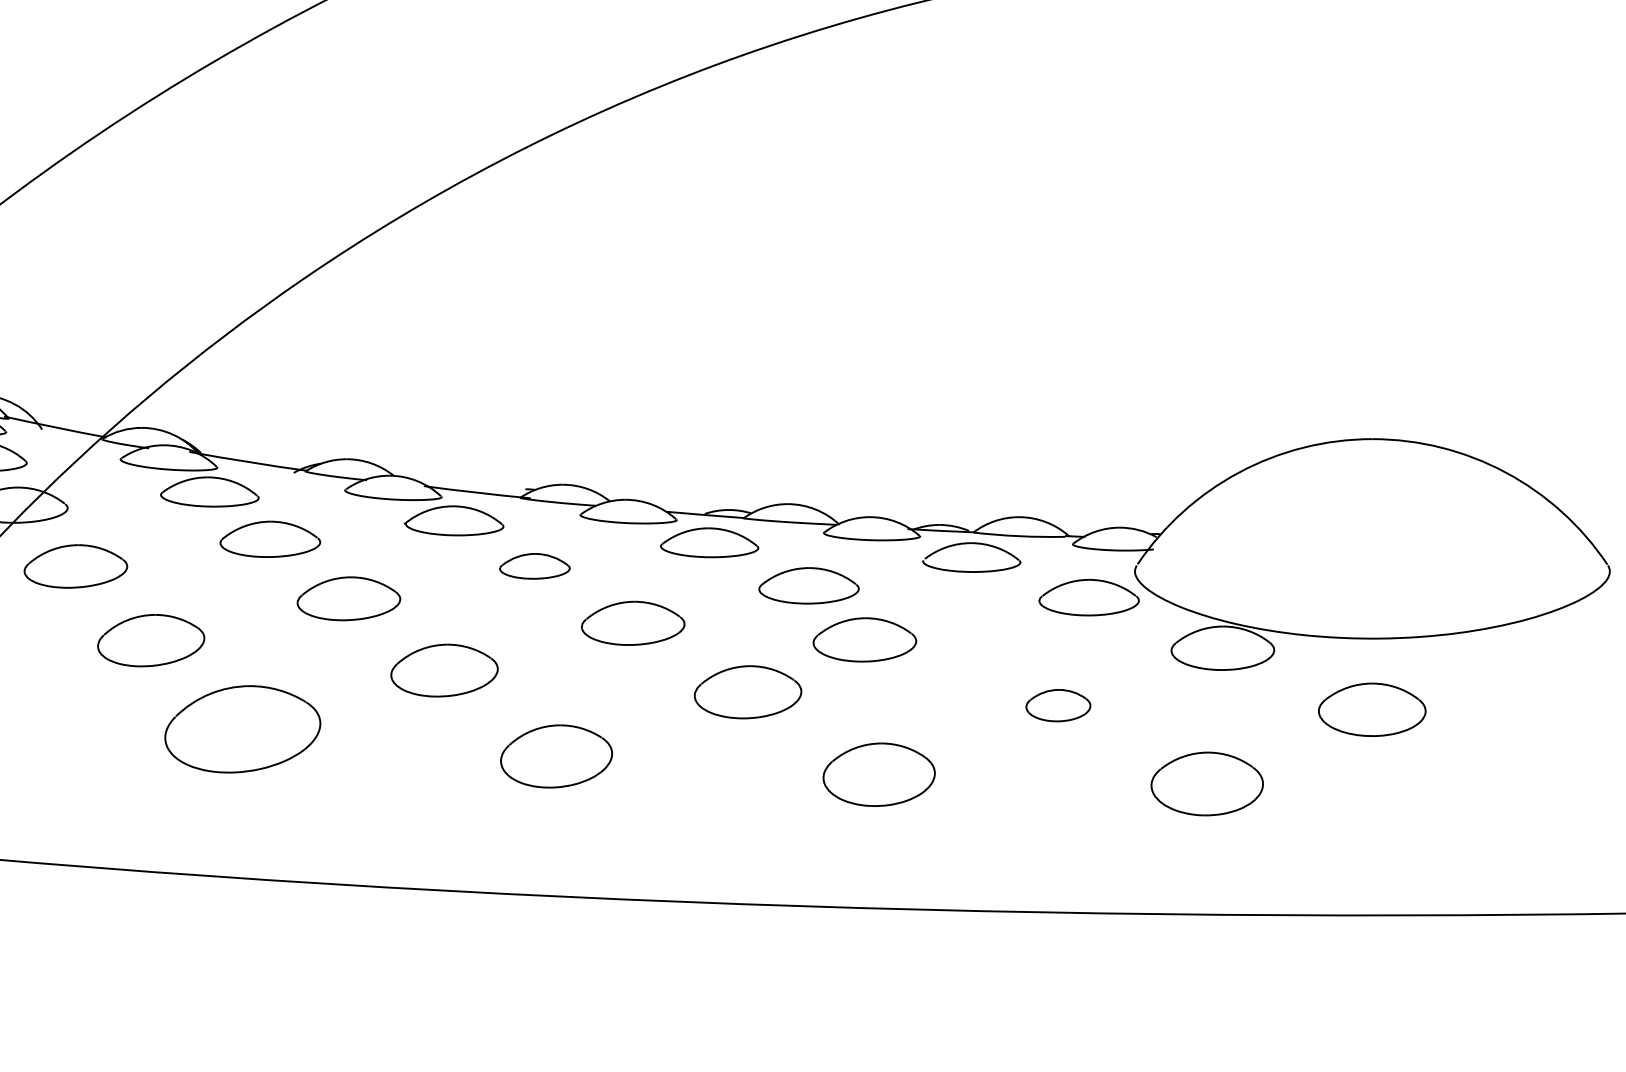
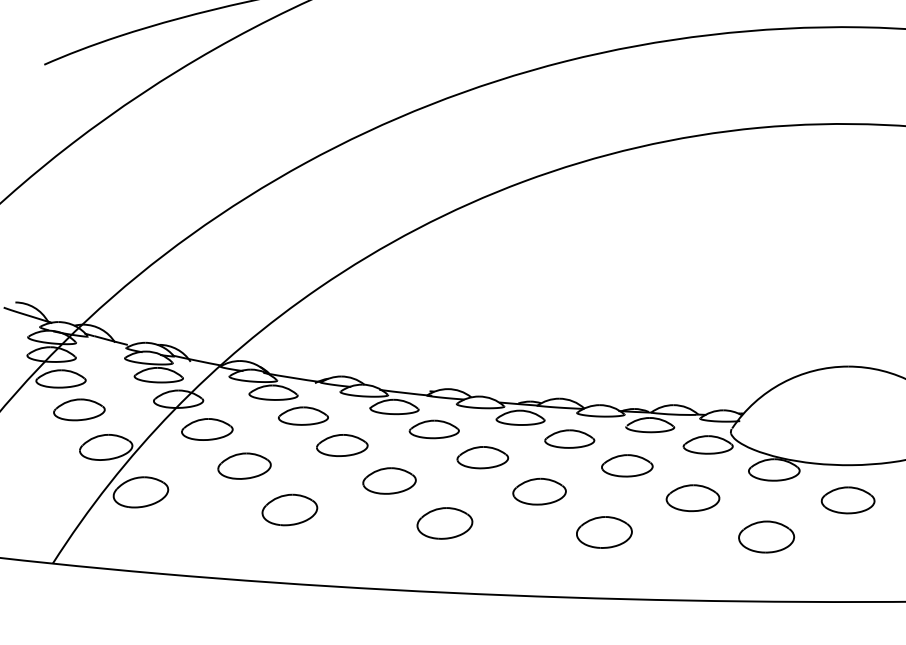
part: (533, 566) -> (433, 429), size x1.43
part: (865, 639) -> (627, 465), moved
part: (1057, 705) -> (692, 498), size x1.67
part: (242, 728) -> (289, 509), size x0.71

